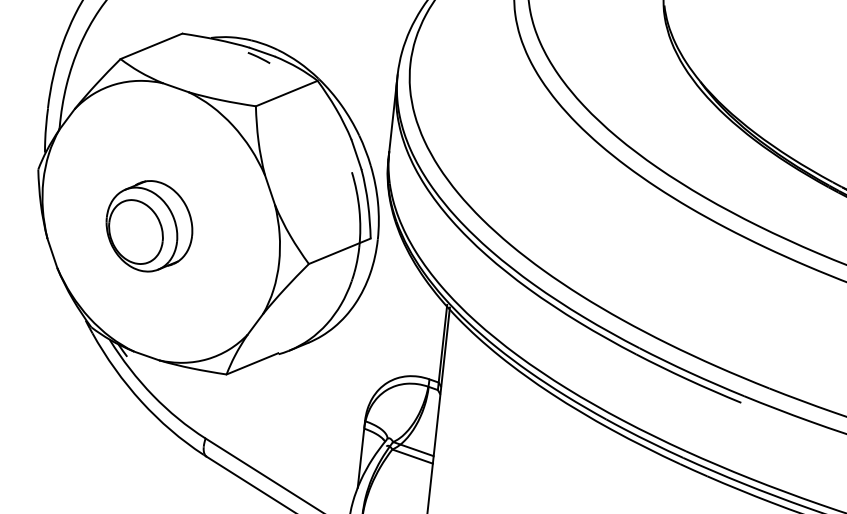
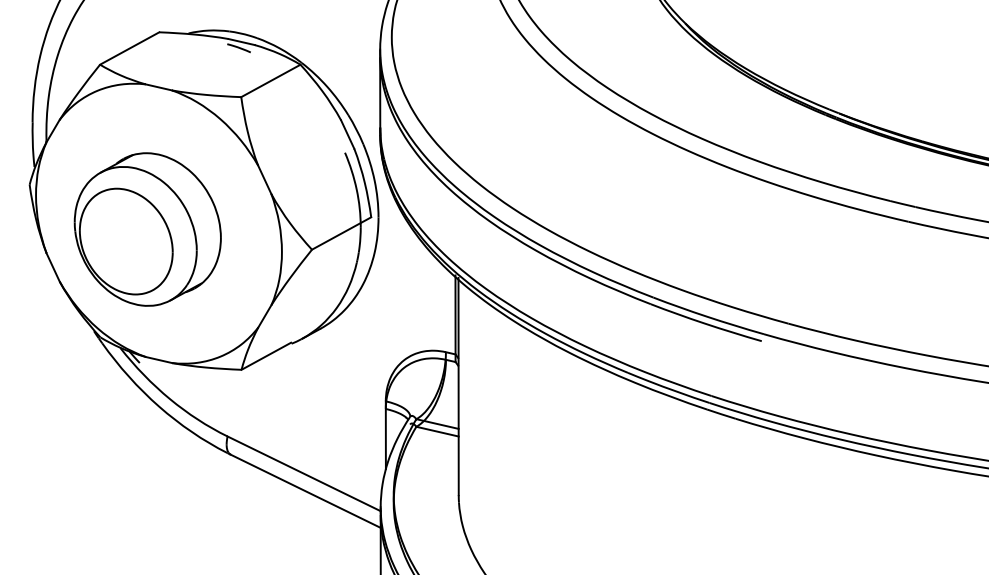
part: (149, 226) -> (147, 229), size x1.67

